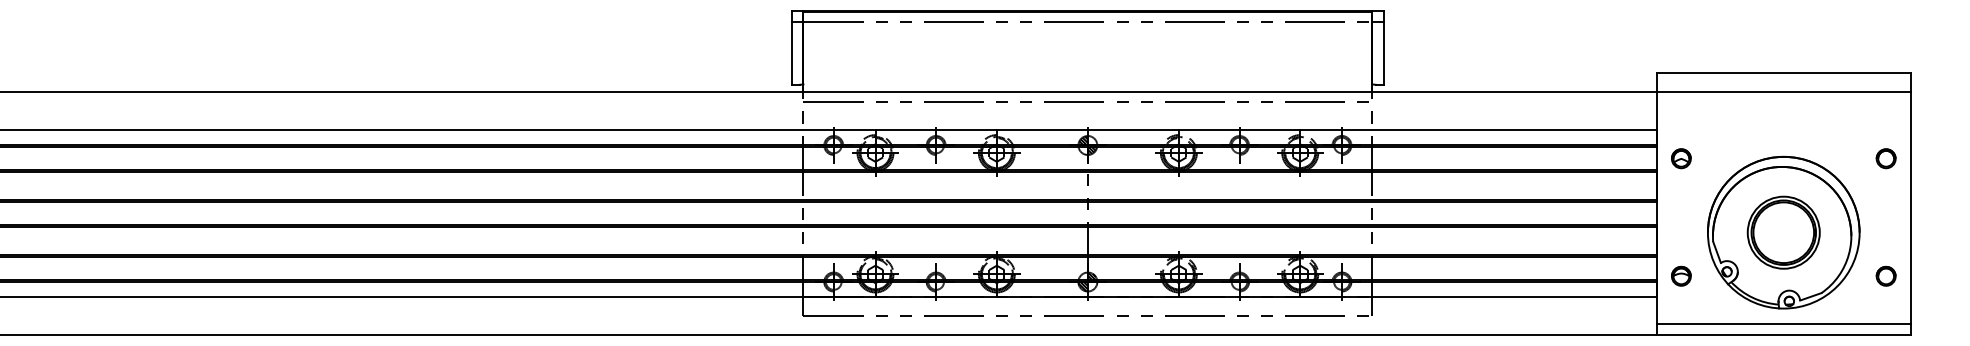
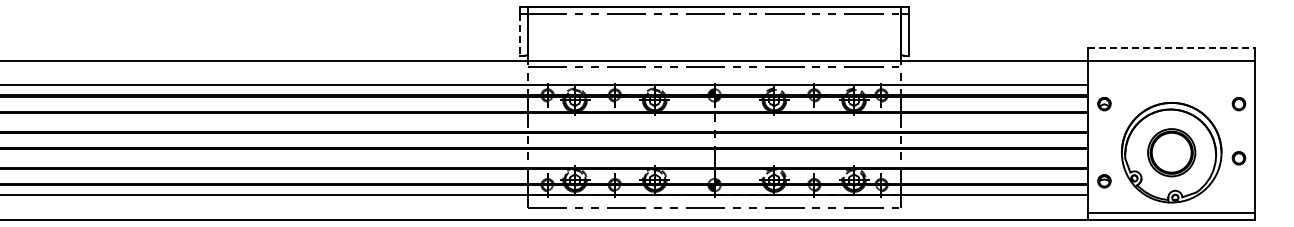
line: (792, 54) -> (520, 35), solid -> dashed
line: (1784, 74) -> (1172, 48), solid -> dashed
part: (1885, 276) -> (1238, 158), moved

